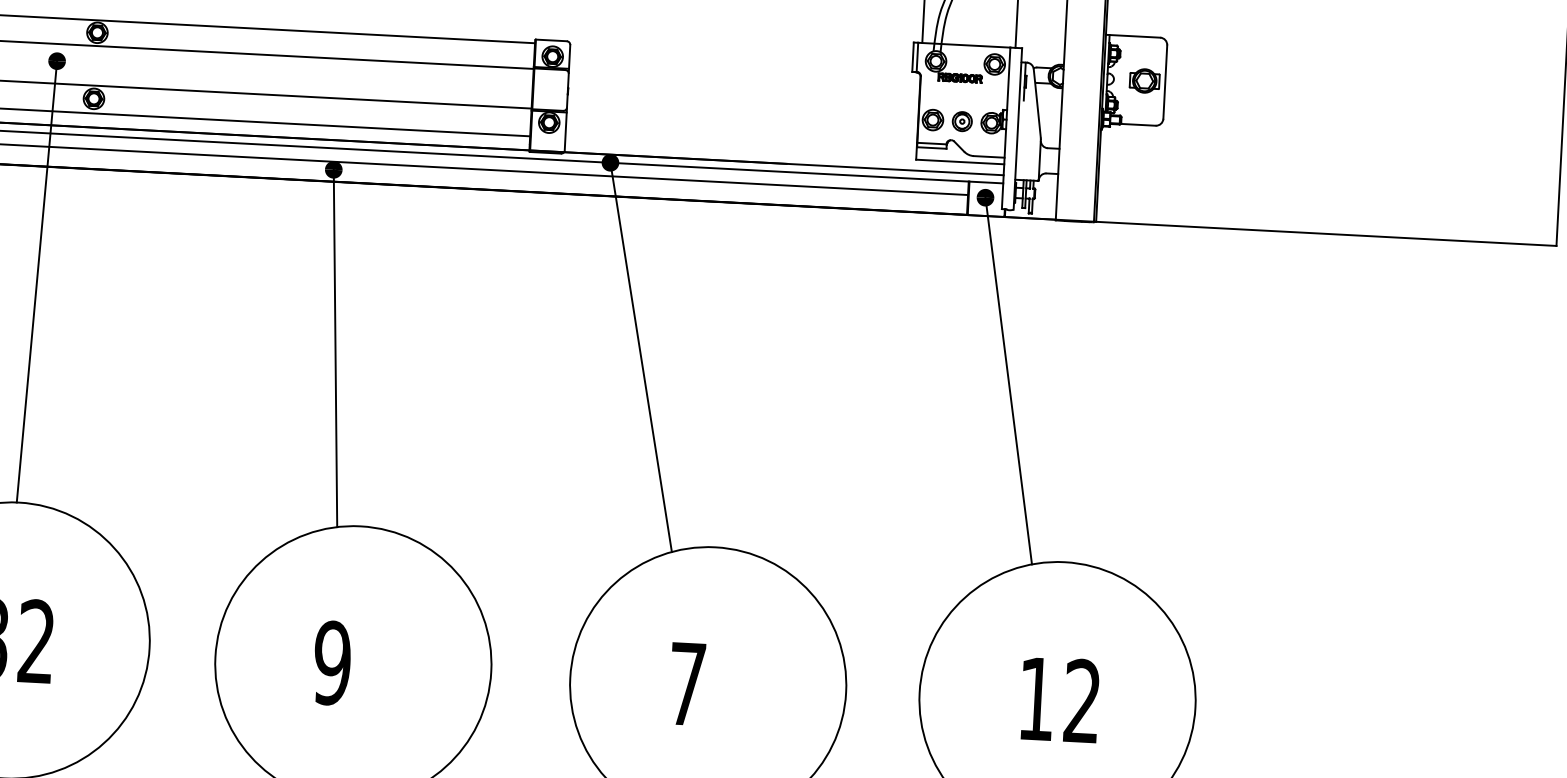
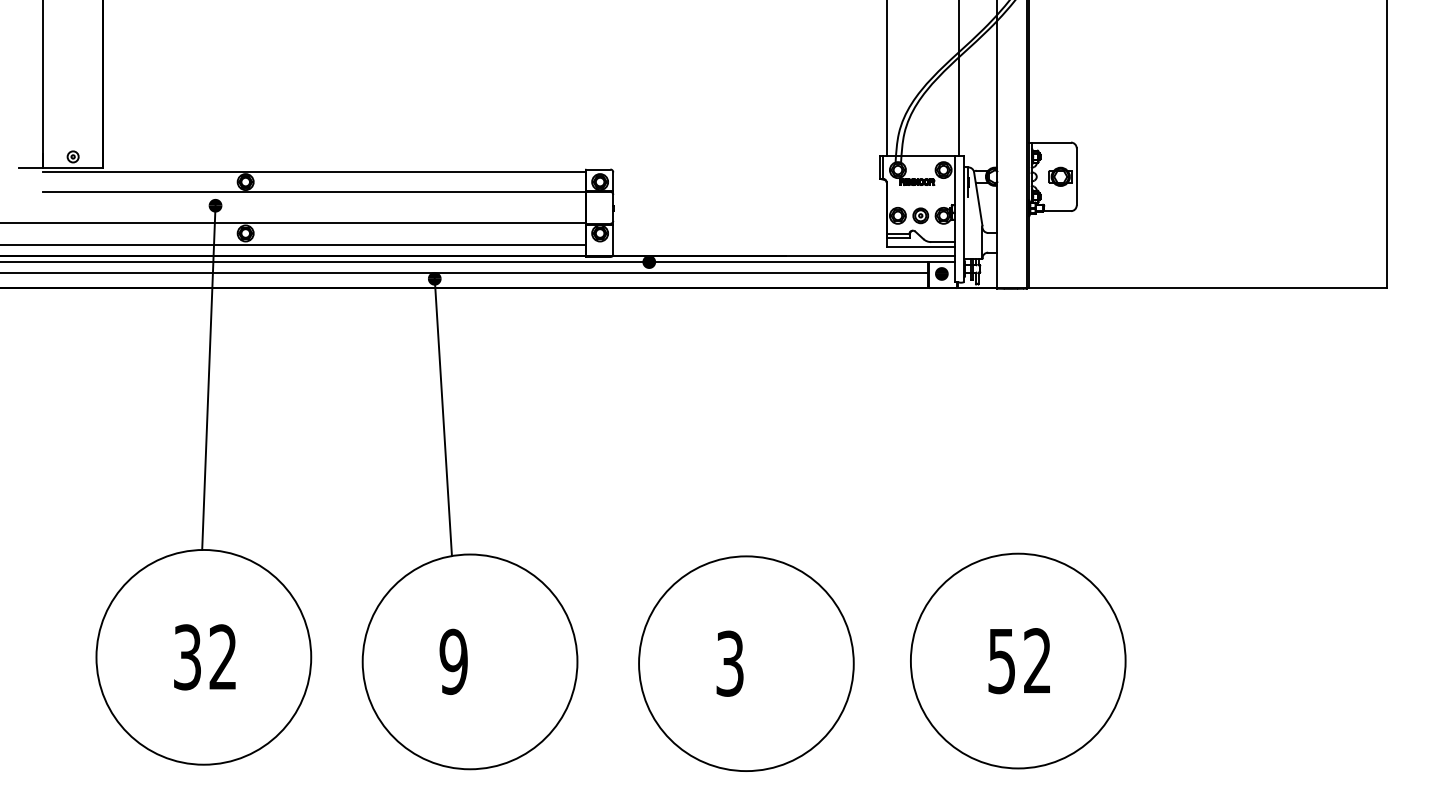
line: (640, 356) -> (680, 411), removed
line: (1007, 379) -> (966, 414), removed
text: (686, 683) -> (729, 663), 7 -> 3
text: (1036, 699) -> (1001, 661), 12 -> 52

